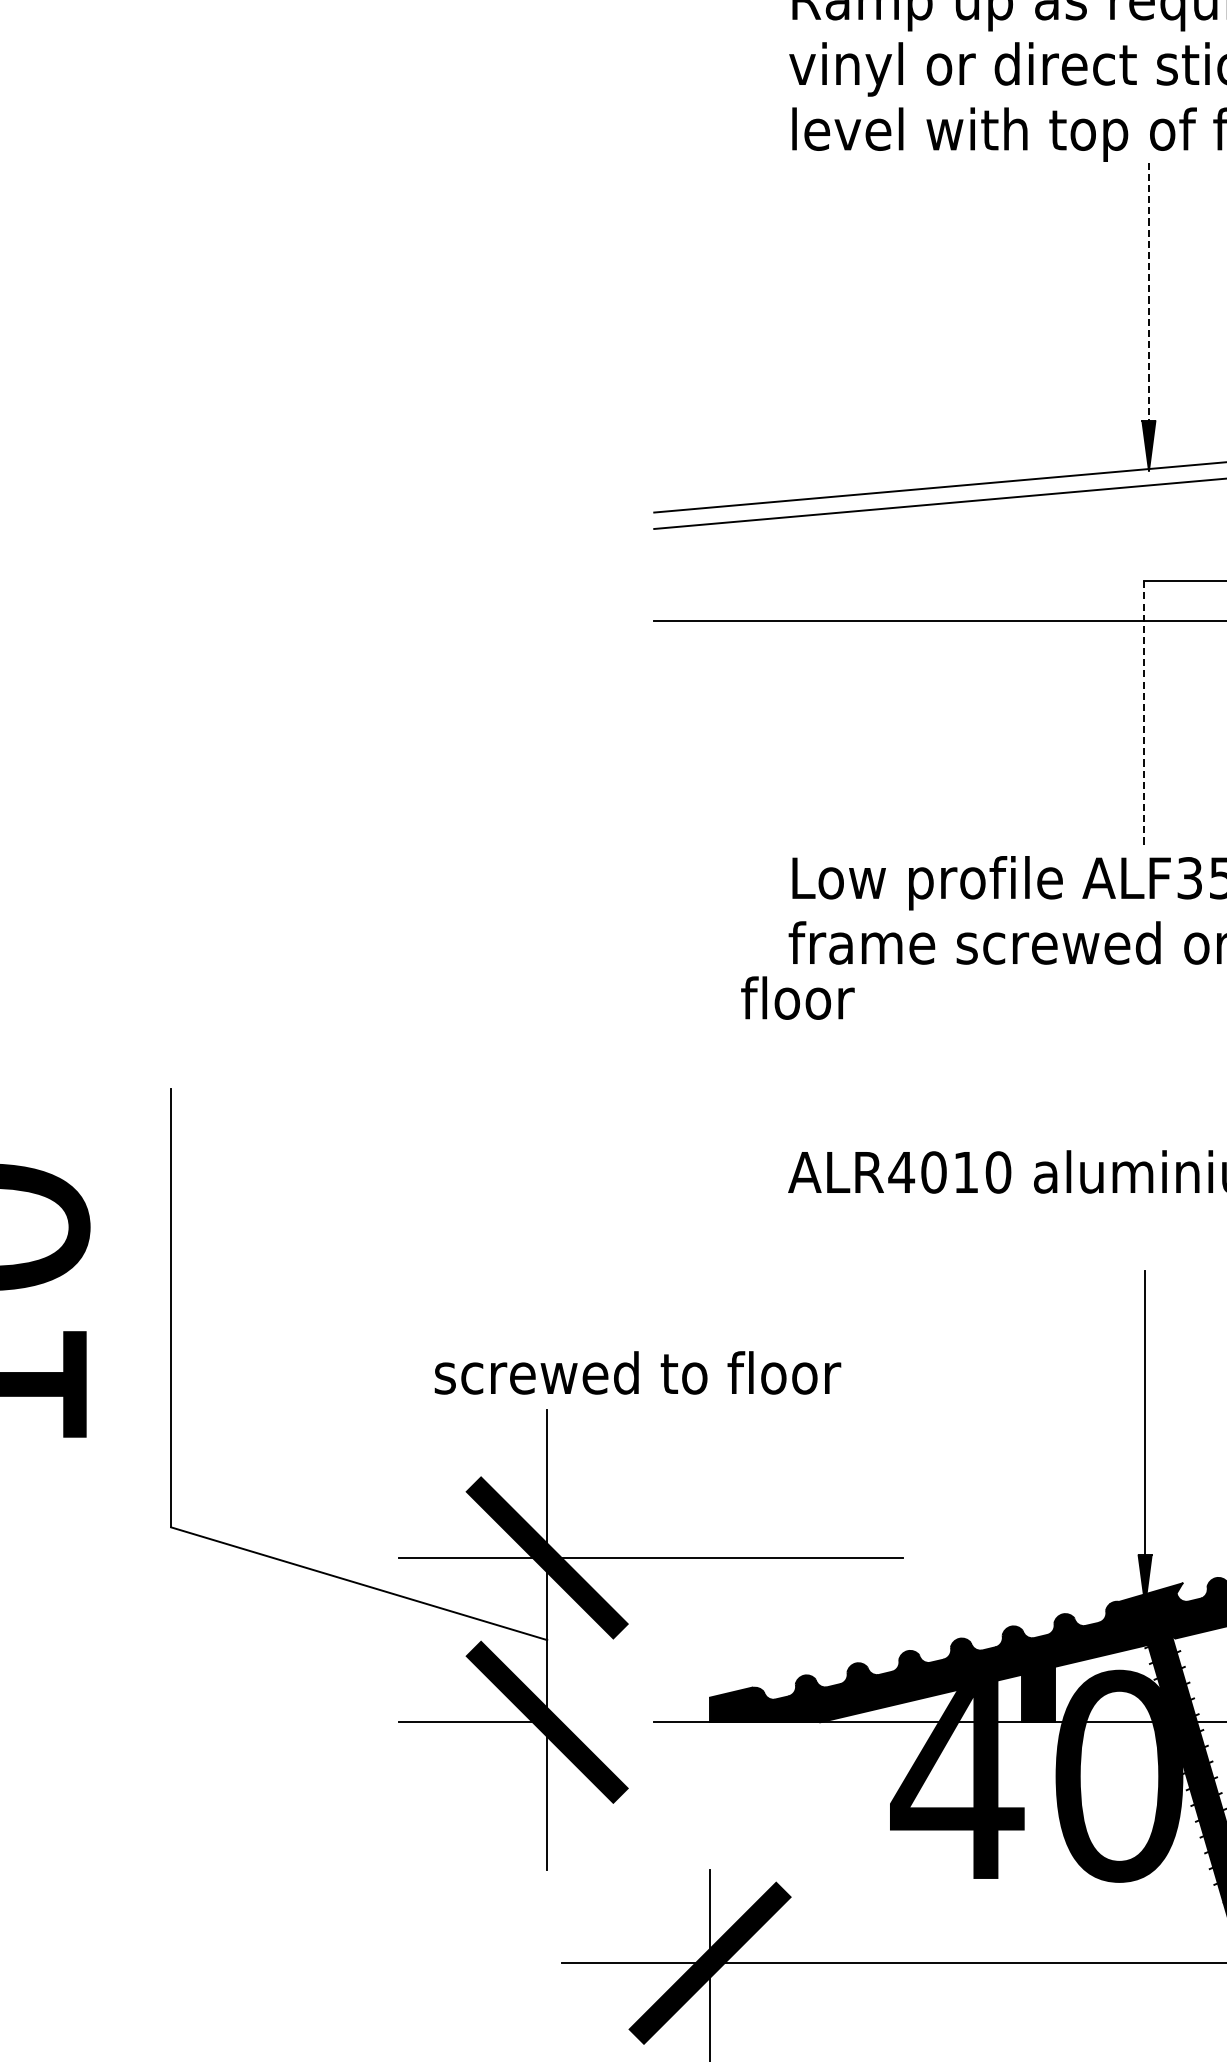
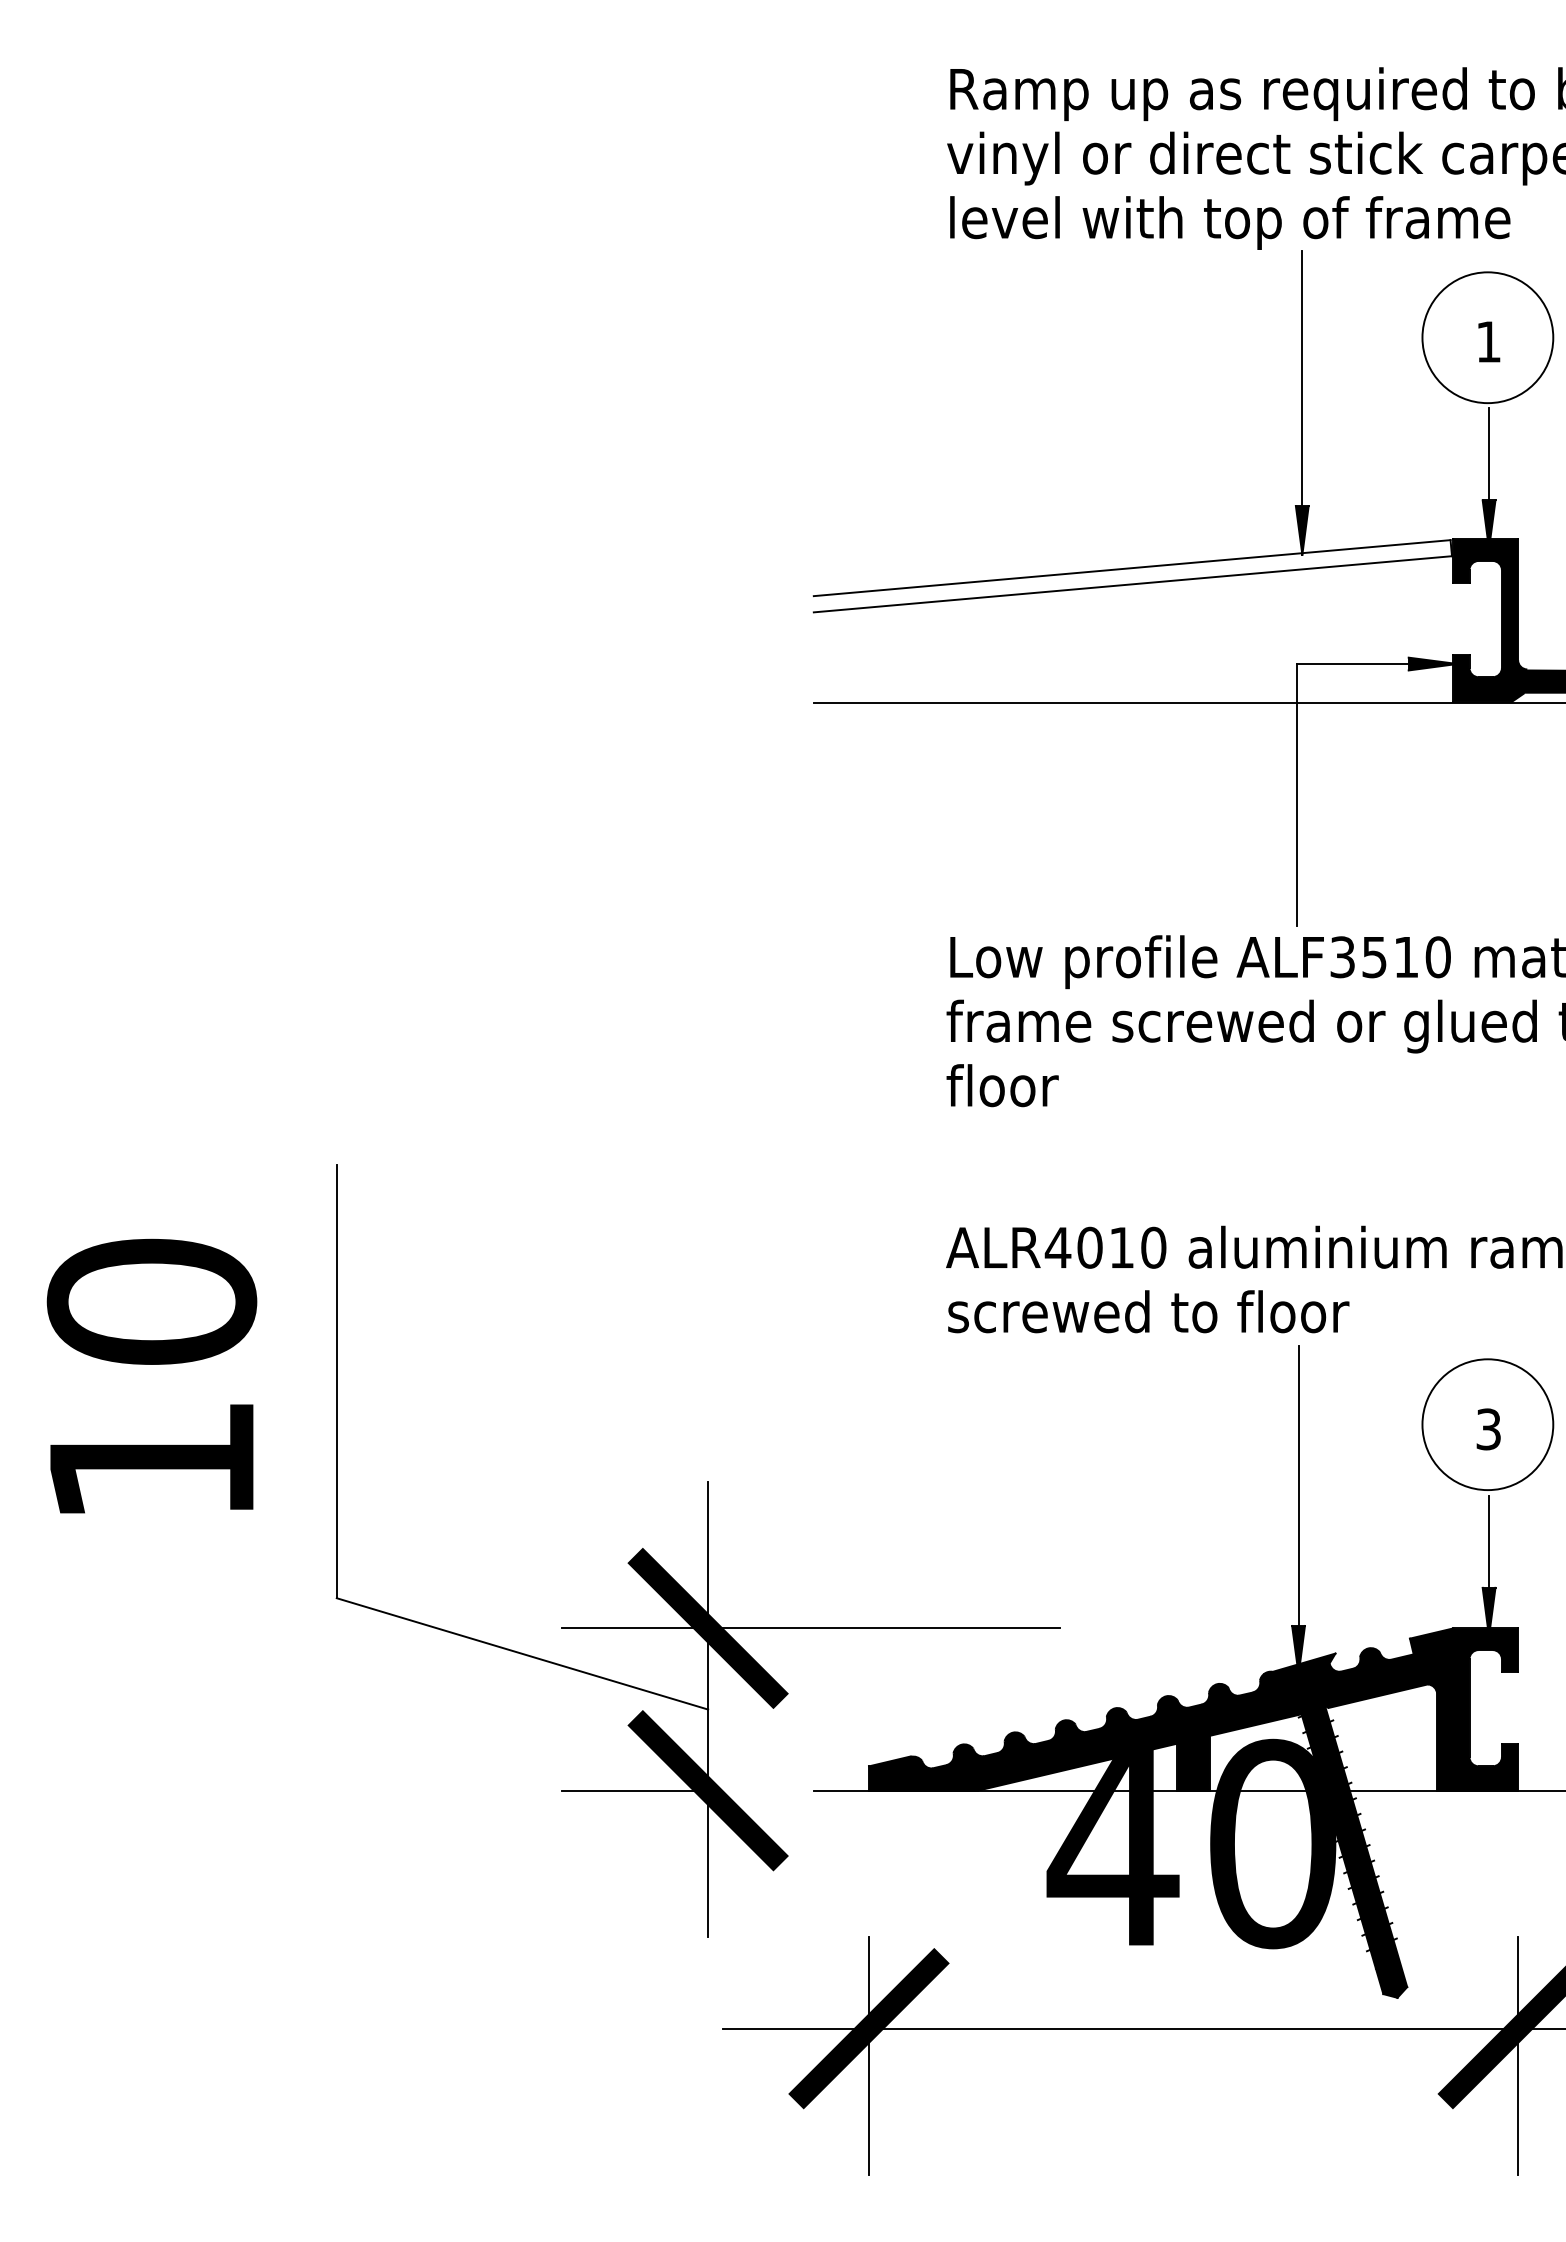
line: (1149, 317) -> (1302, 403), dashed -> solid
line: (1144, 714) -> (1297, 795), dashed -> solid
text: (797, 997) -> (1002, 1085), moved
text: (637, 1372) -> (1148, 1311), moved

